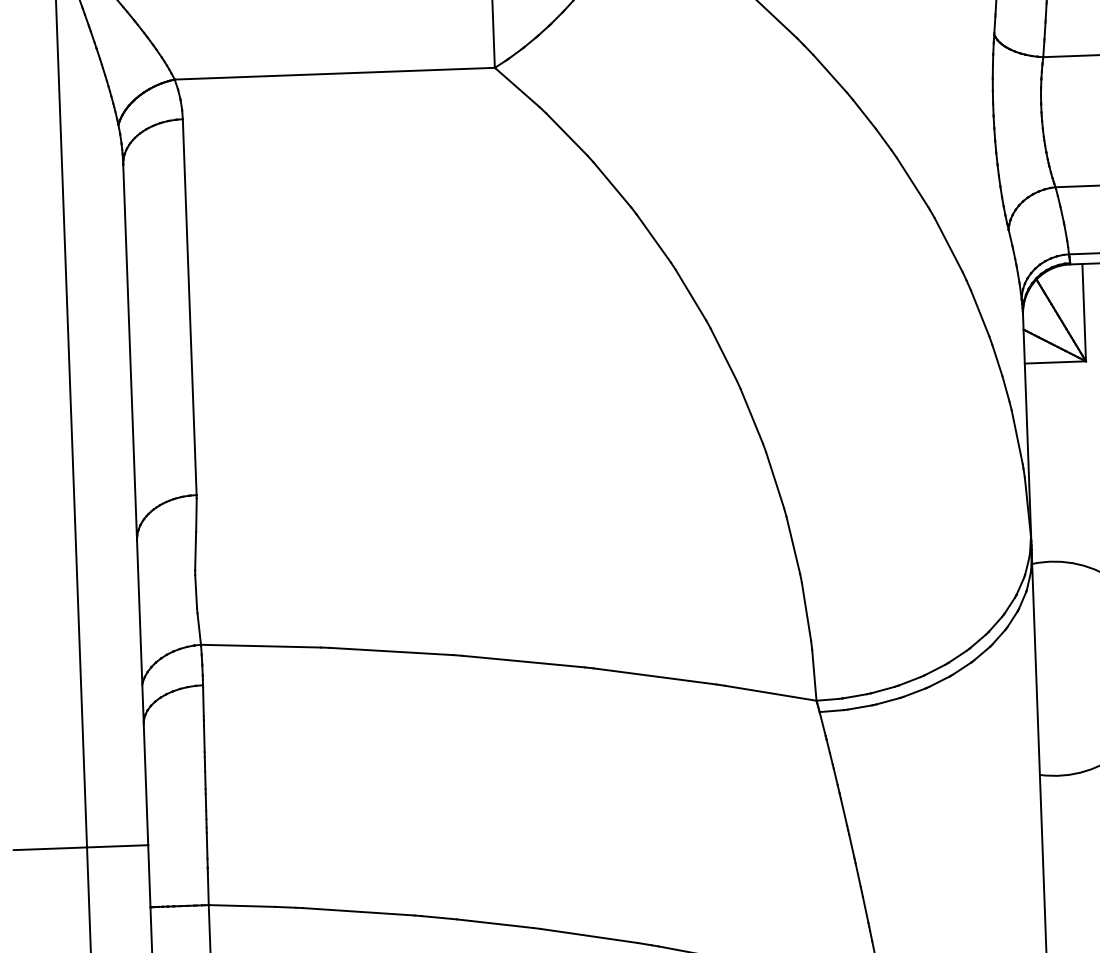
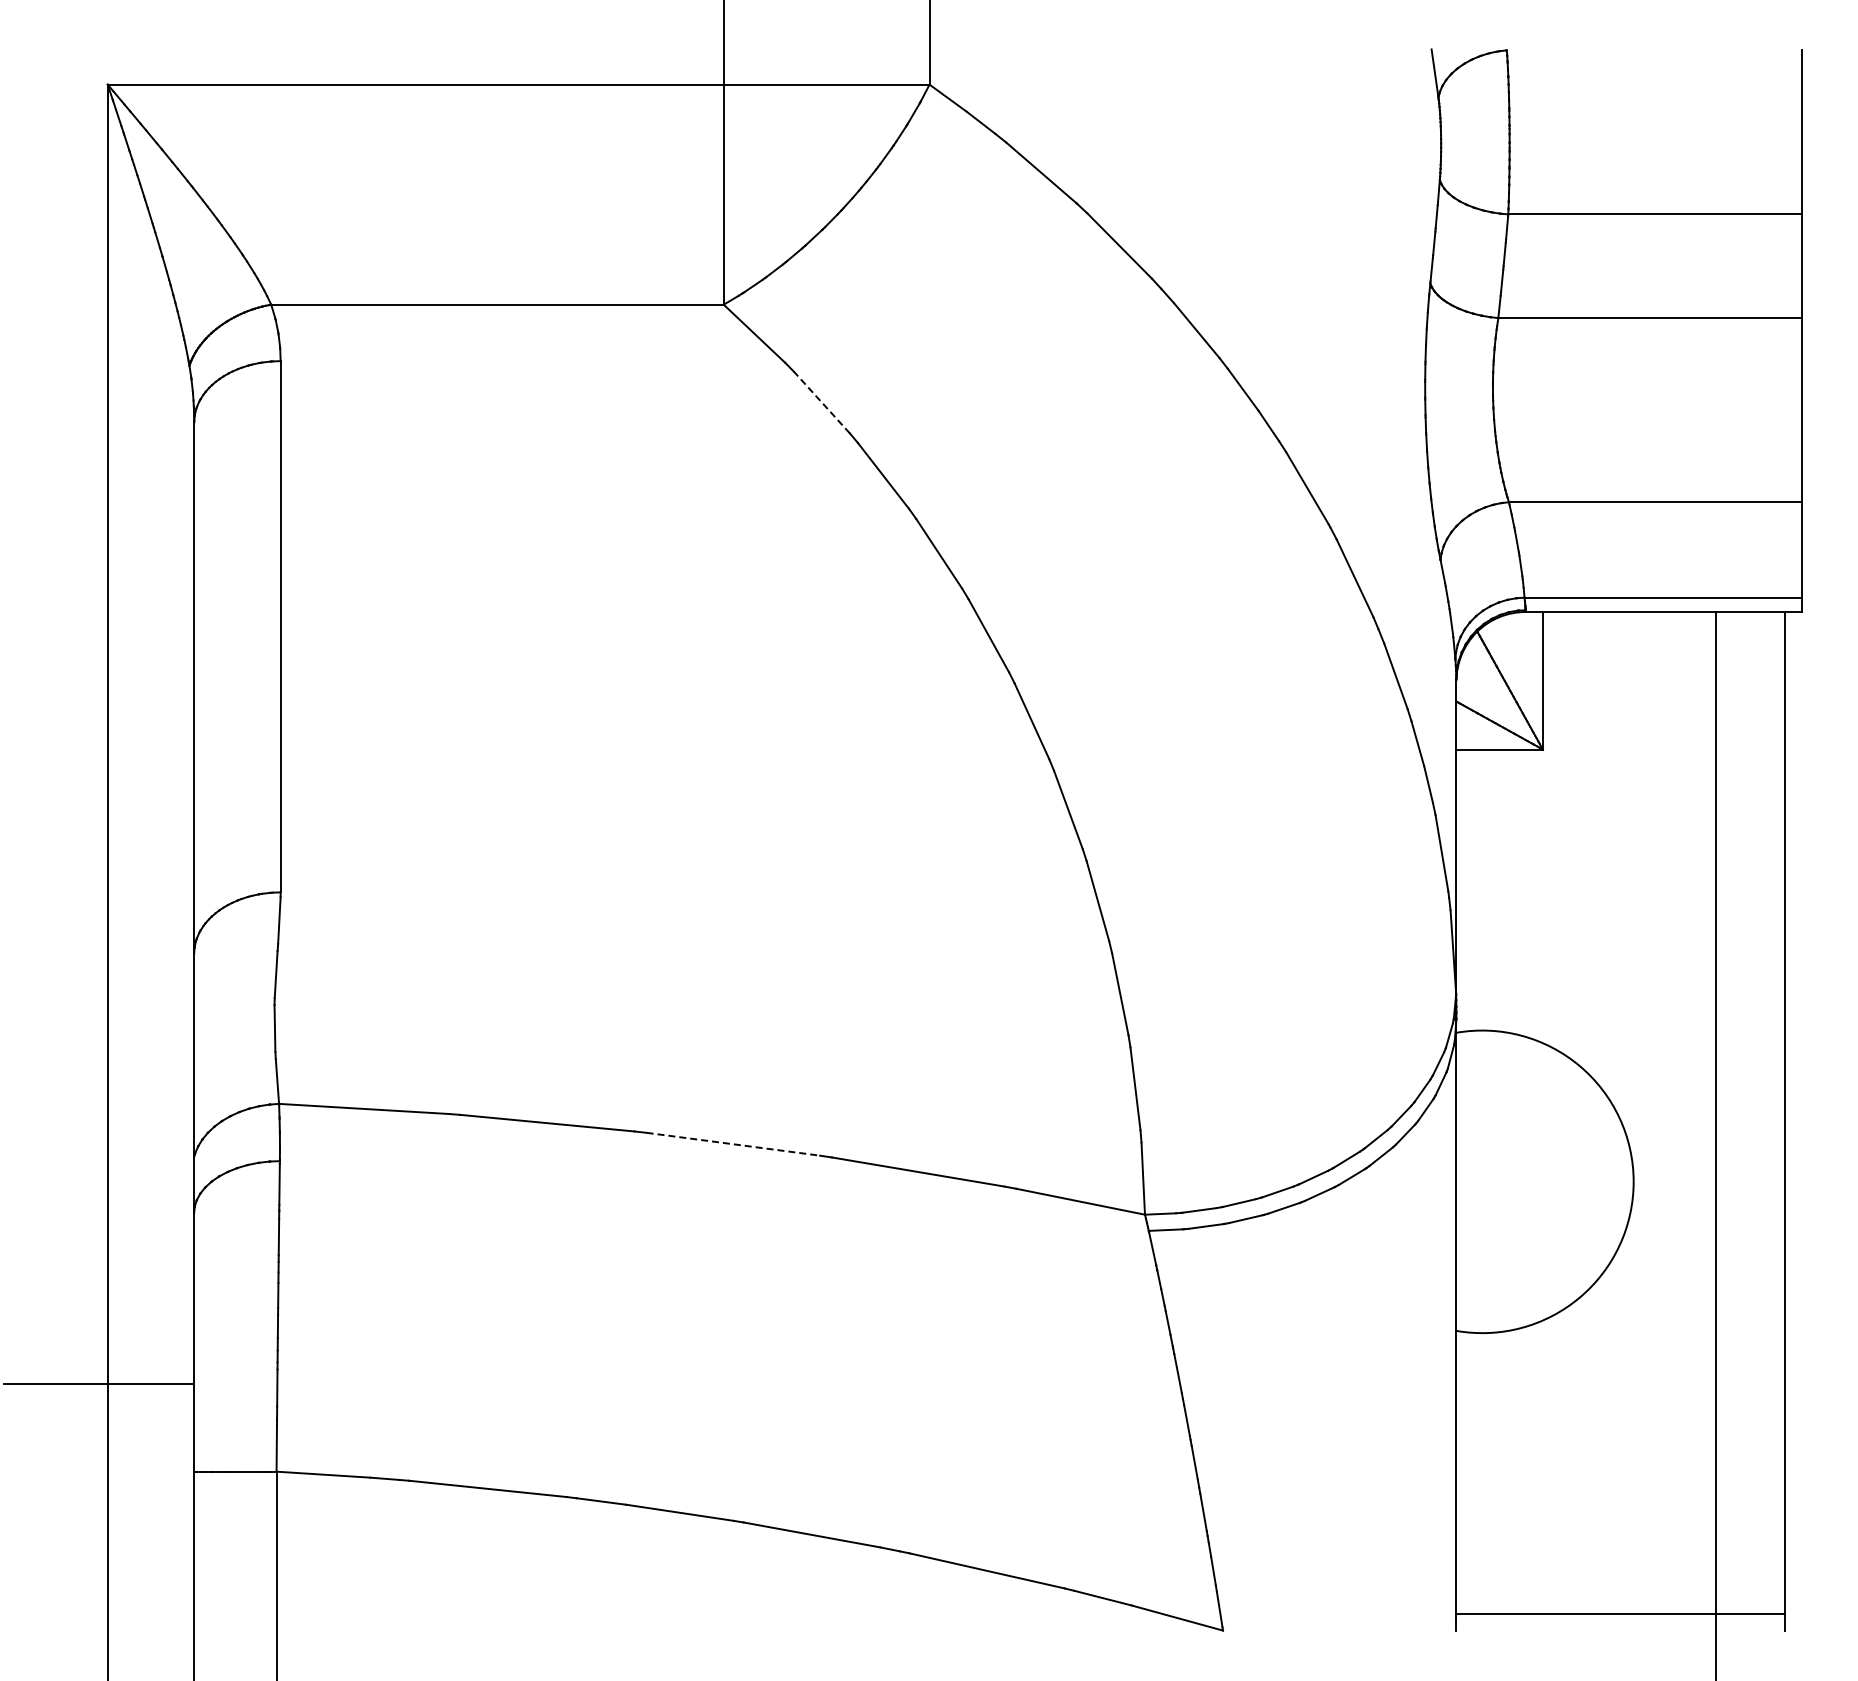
line: (566, 134) -> (821, 402), solid -> dashed
line: (523, 661) -> (733, 1144), solid -> dashed

